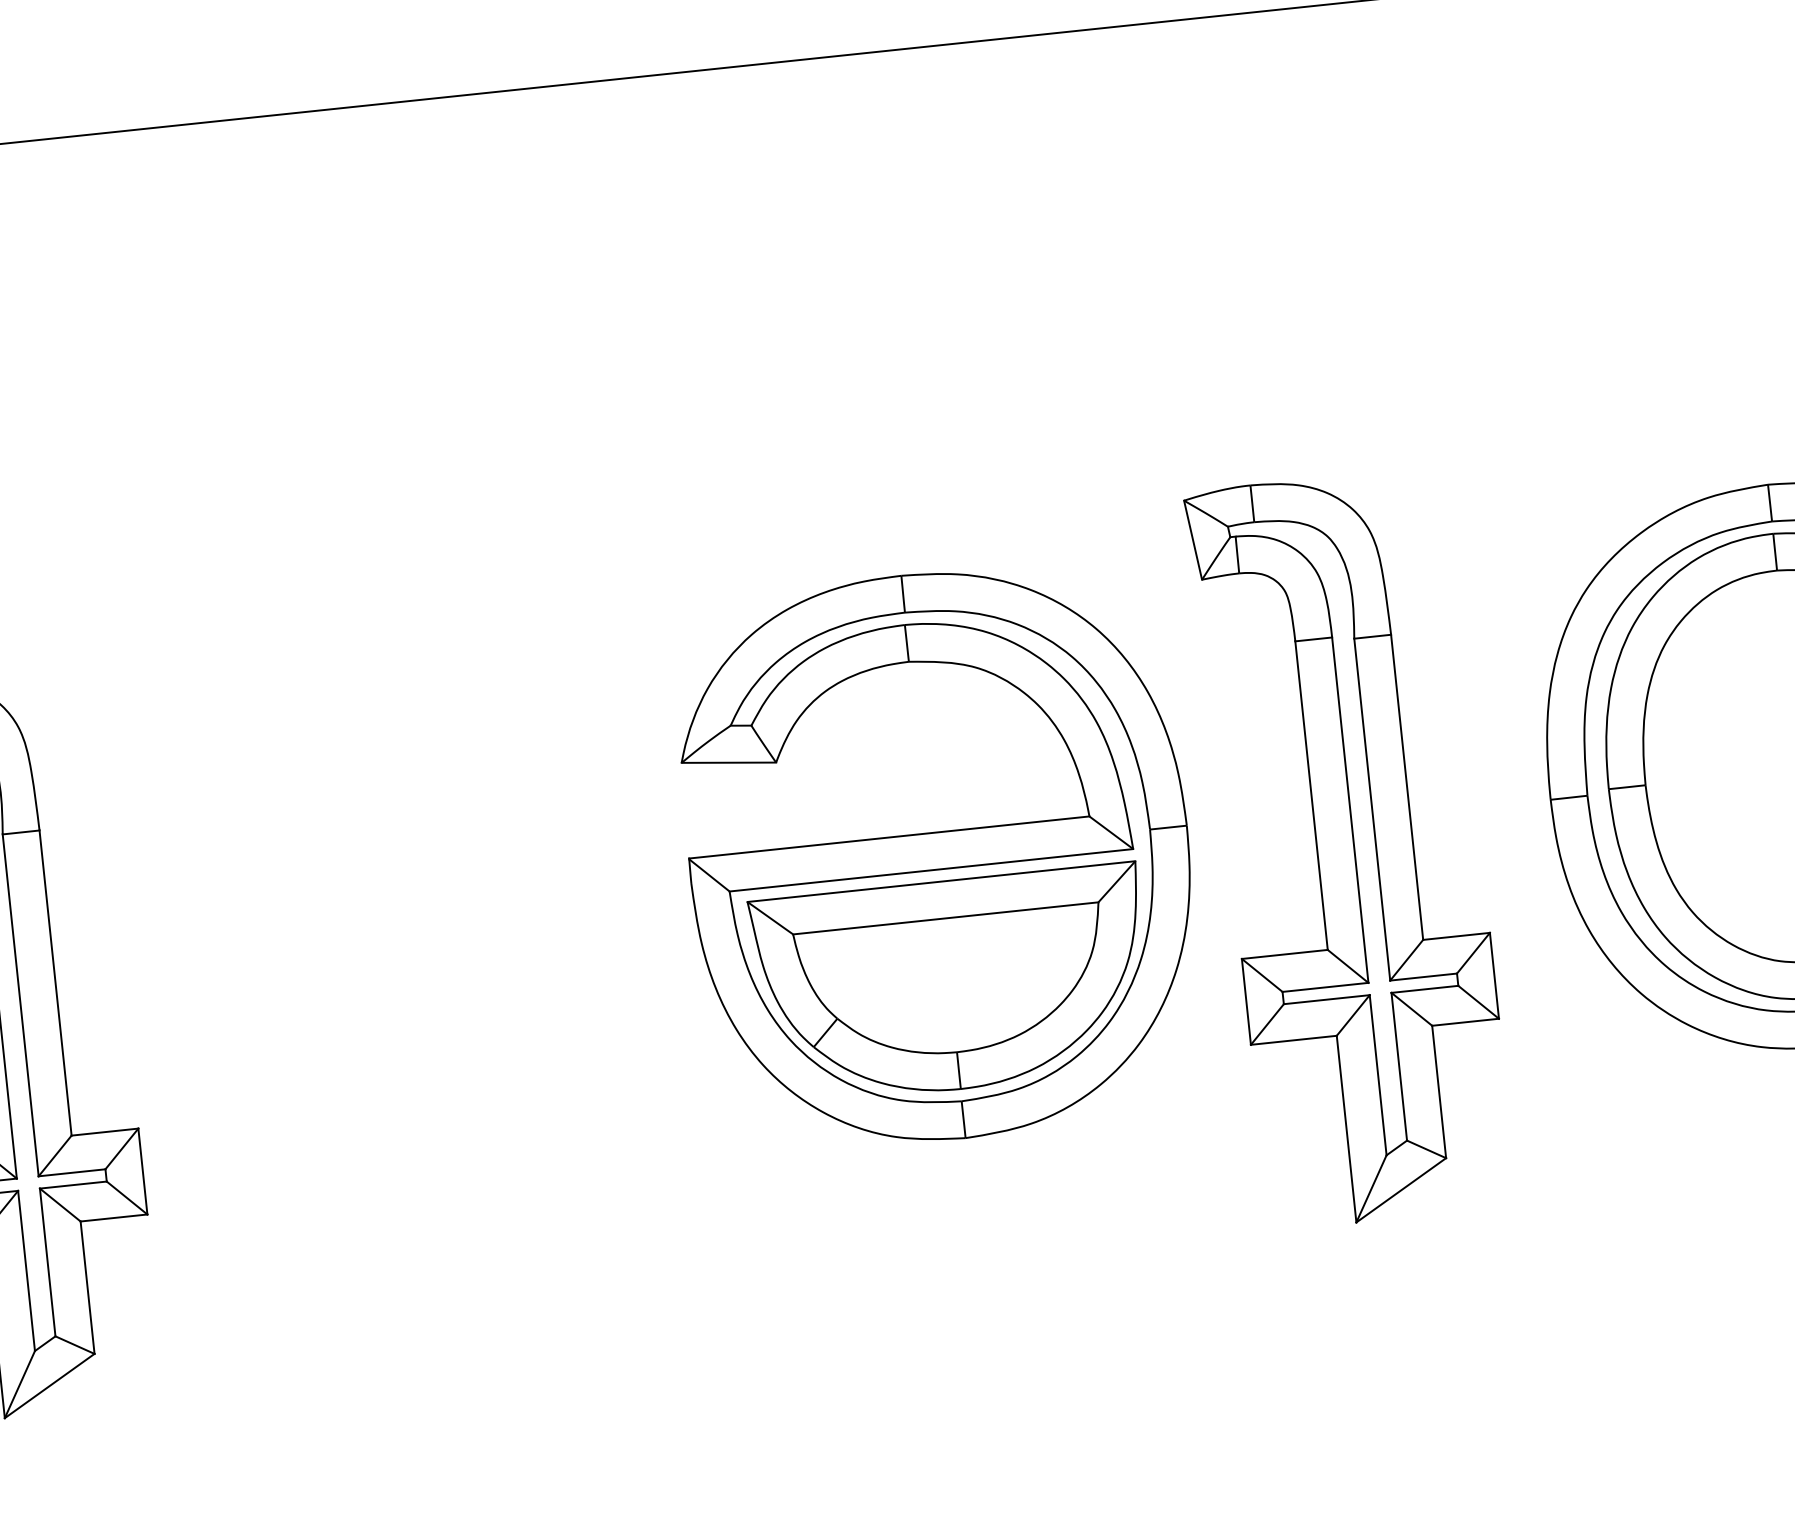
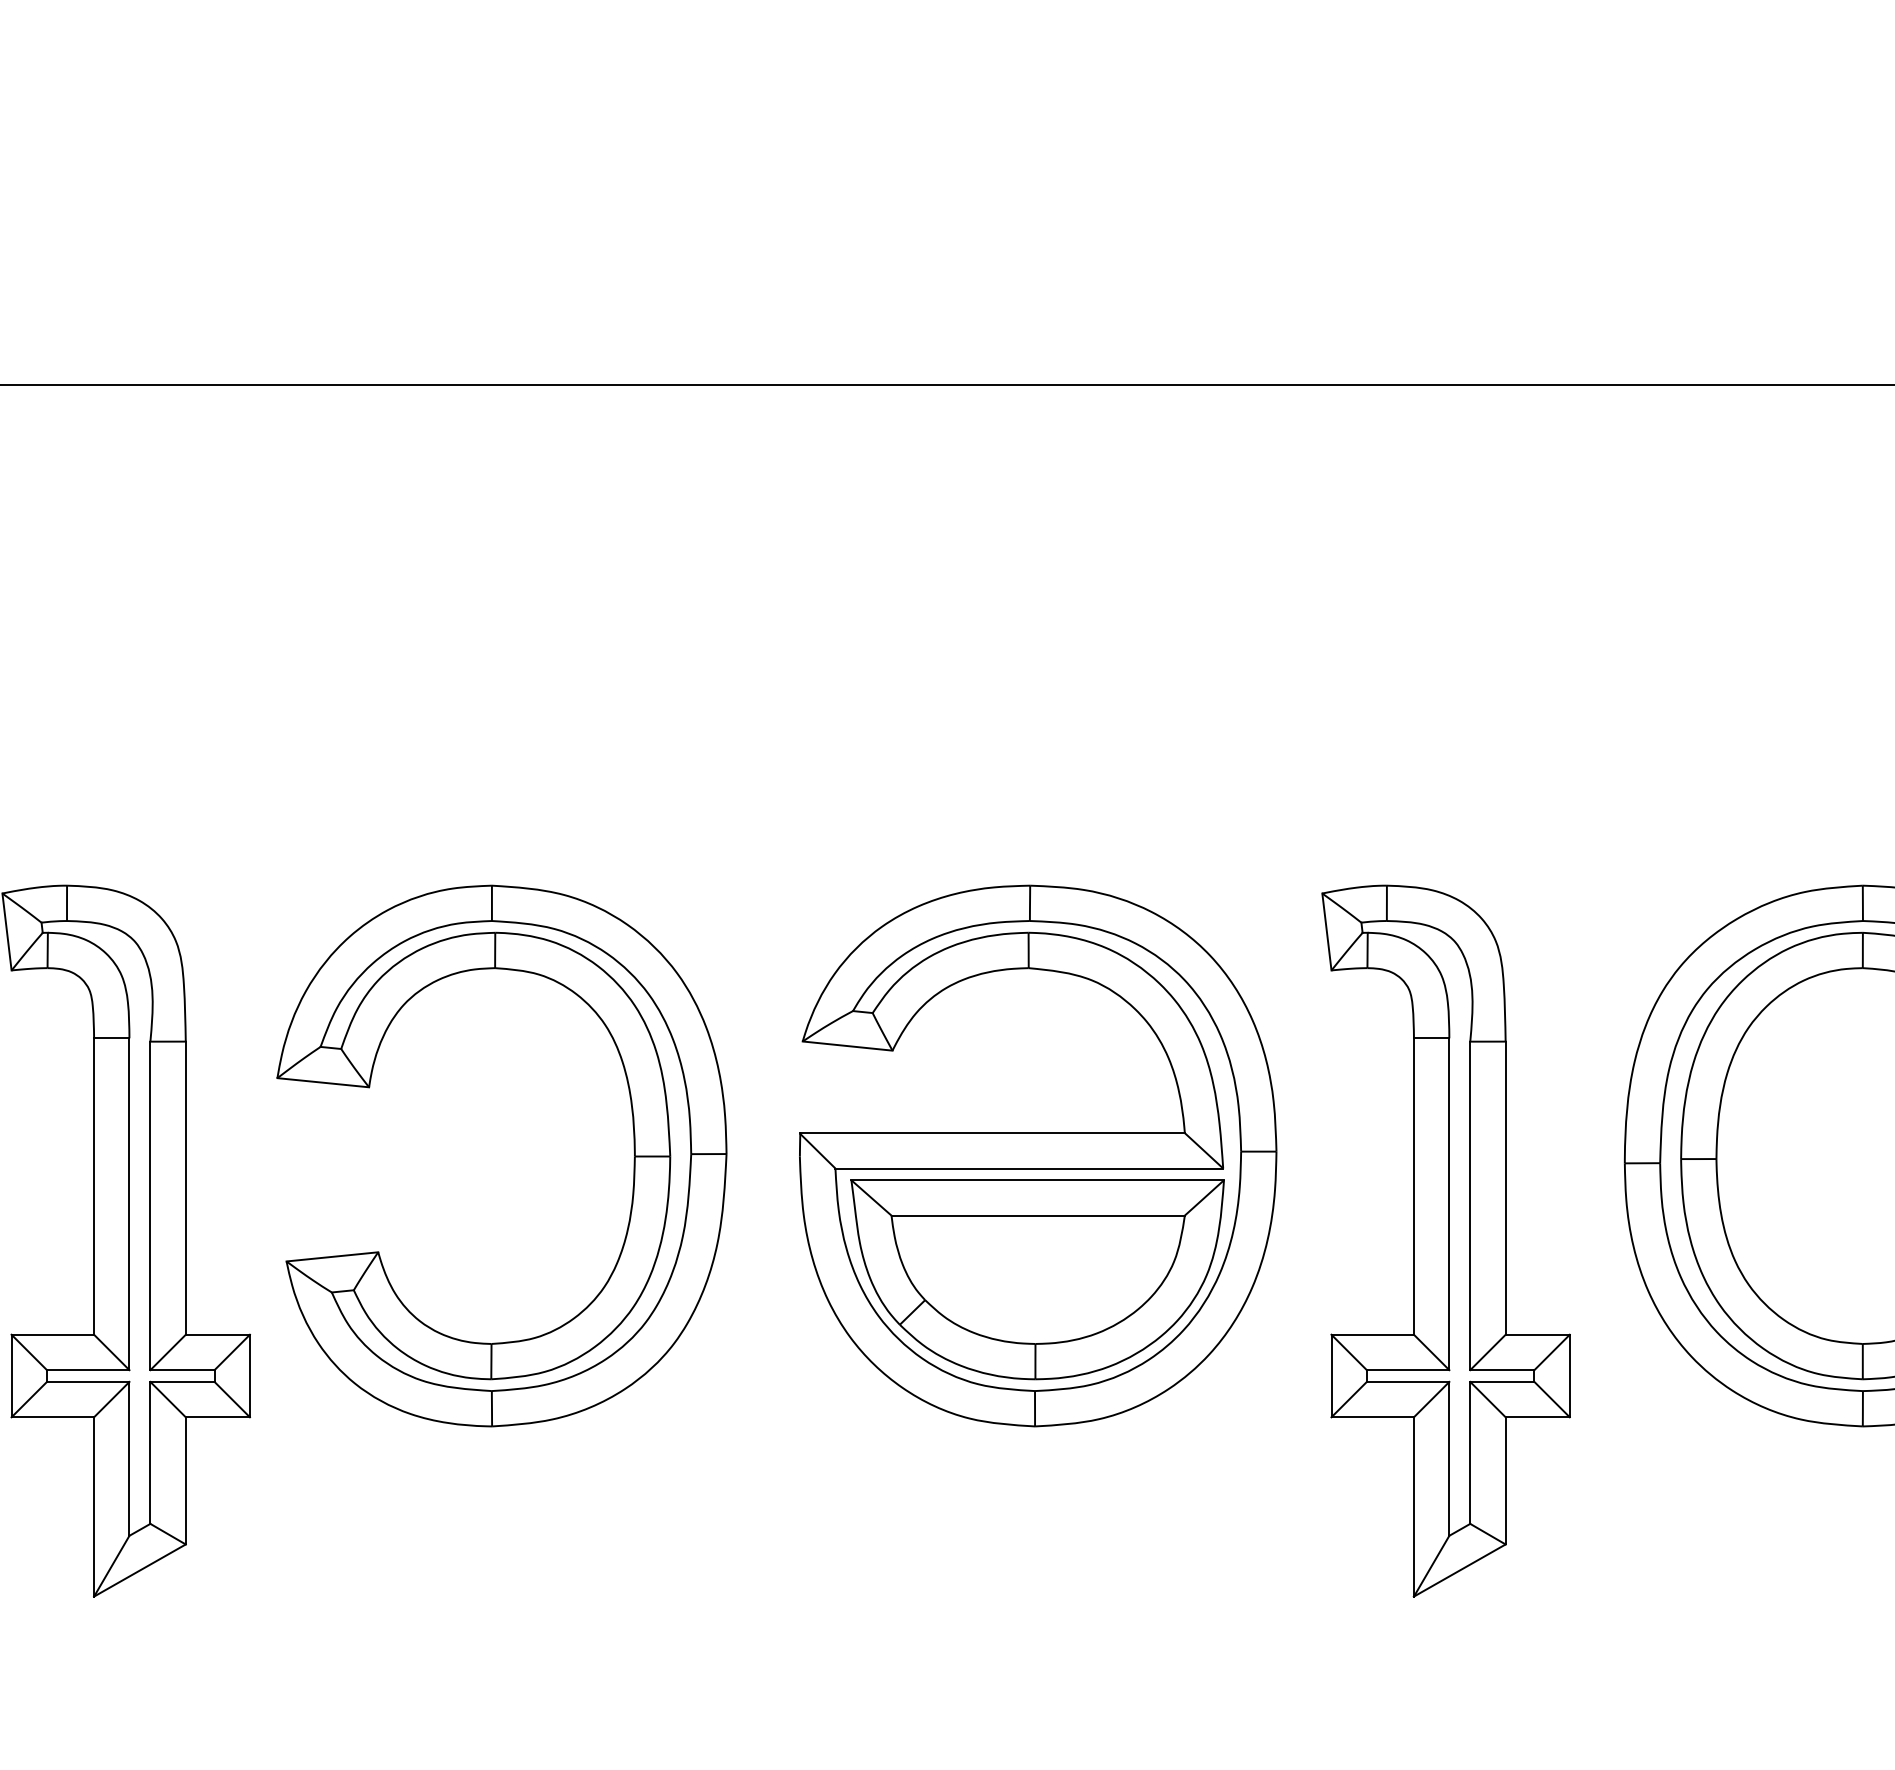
part: (1350, 848) -> (1445, 1240), moved
part: (518, 904) -> (633, 1159), added

